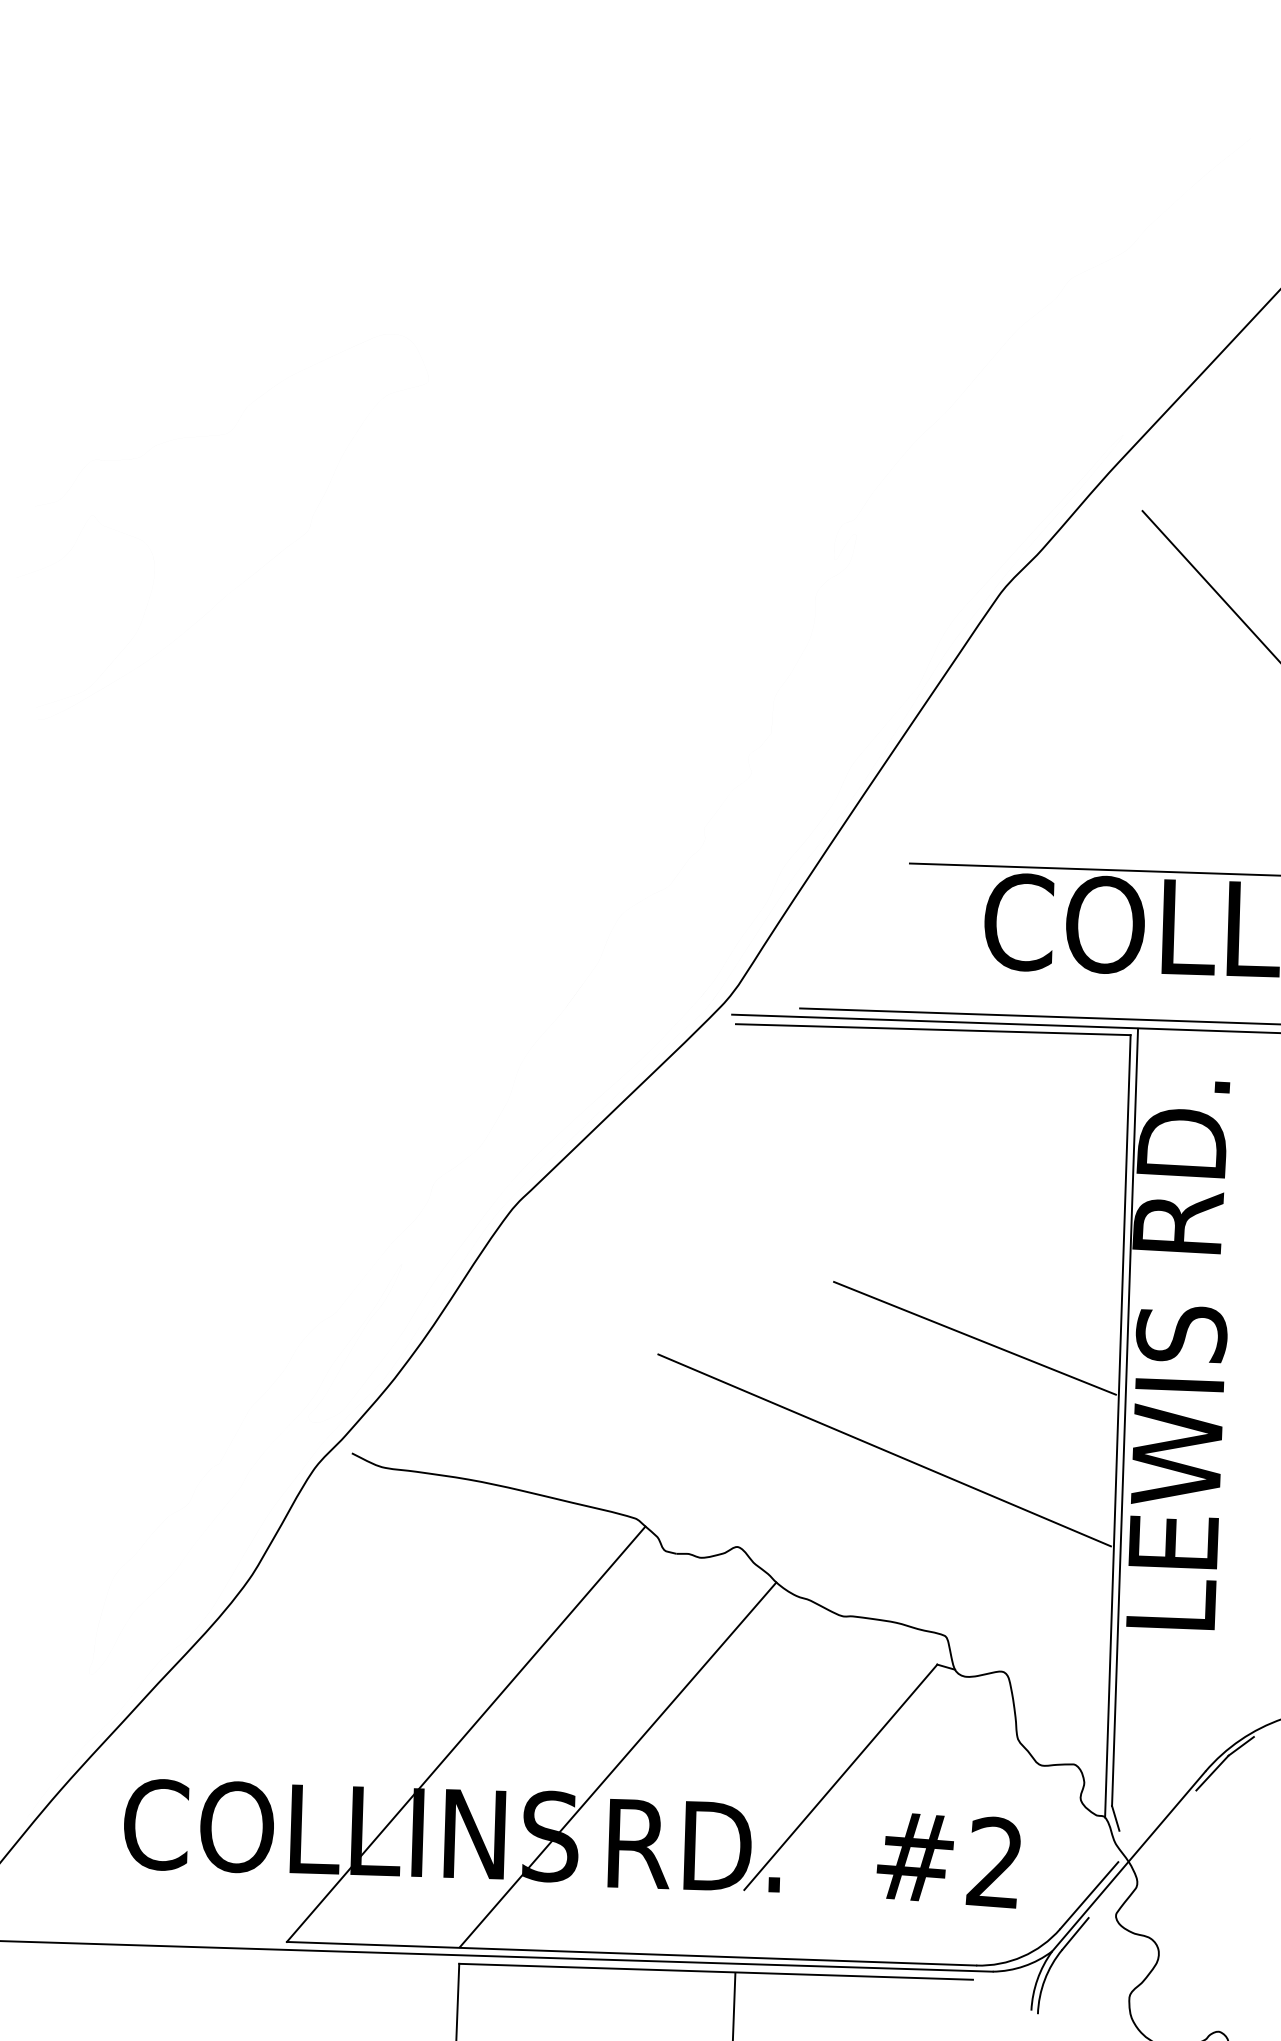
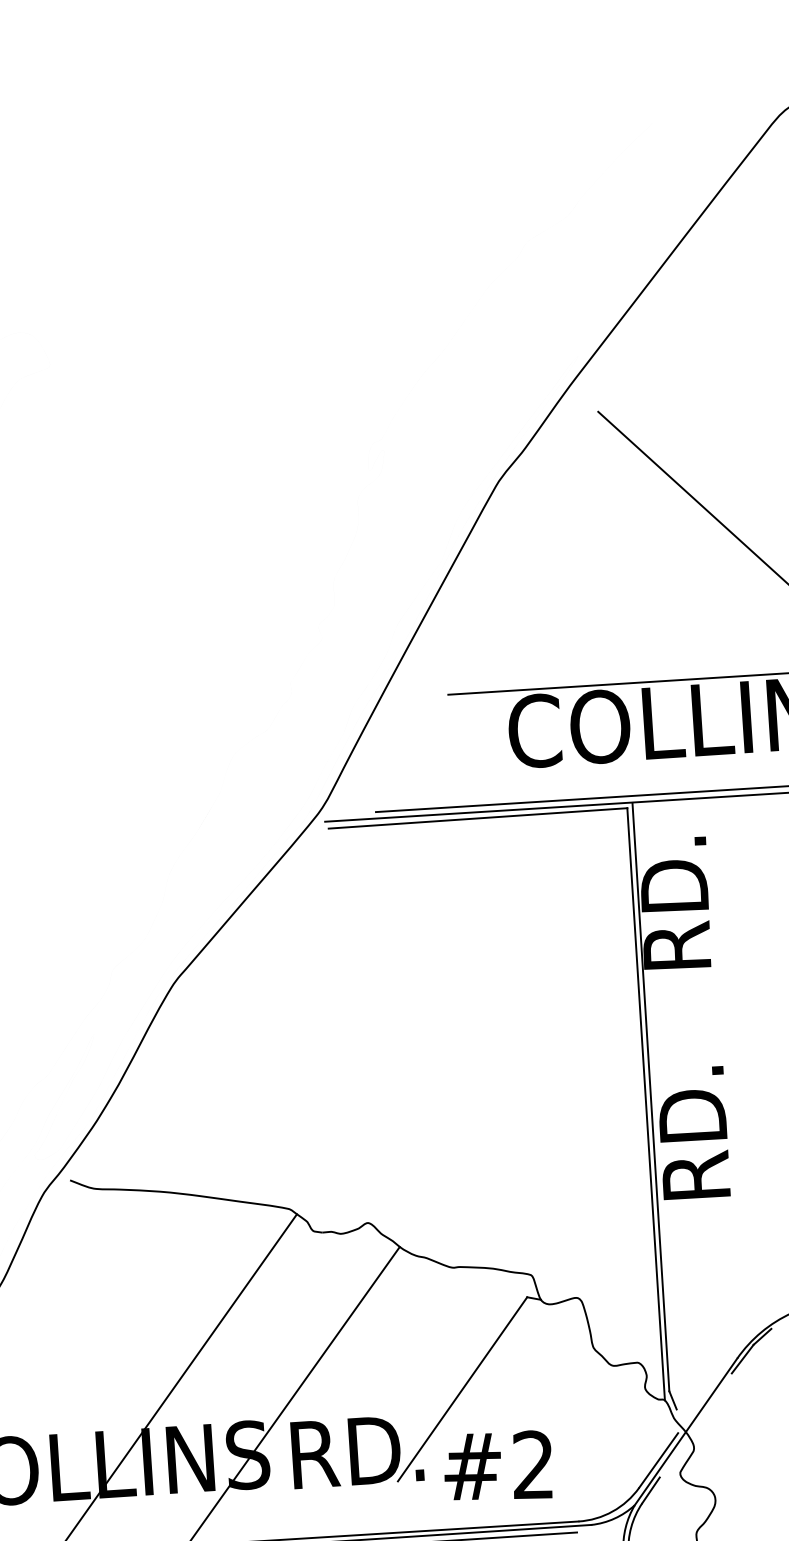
line: (974, 1337) -> (531, 1047), removed
line: (884, 1450) -> (471, 1139), removed
text: (1176, 1468) -> (693, 1131), LEWIS -> RD.
text: (948, 1860) -> (497, 1466), moved

